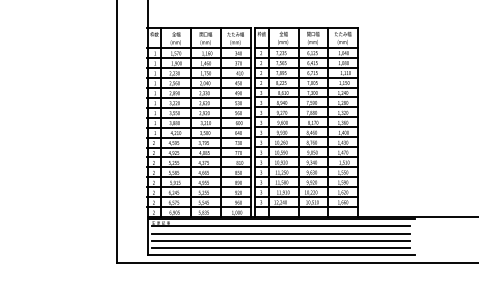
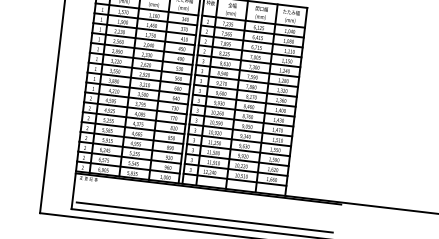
line: (280, 226) -> (206, 196), removed
line: (280, 233) -> (206, 203), removed
line: (280, 240) -> (205, 210), removed

